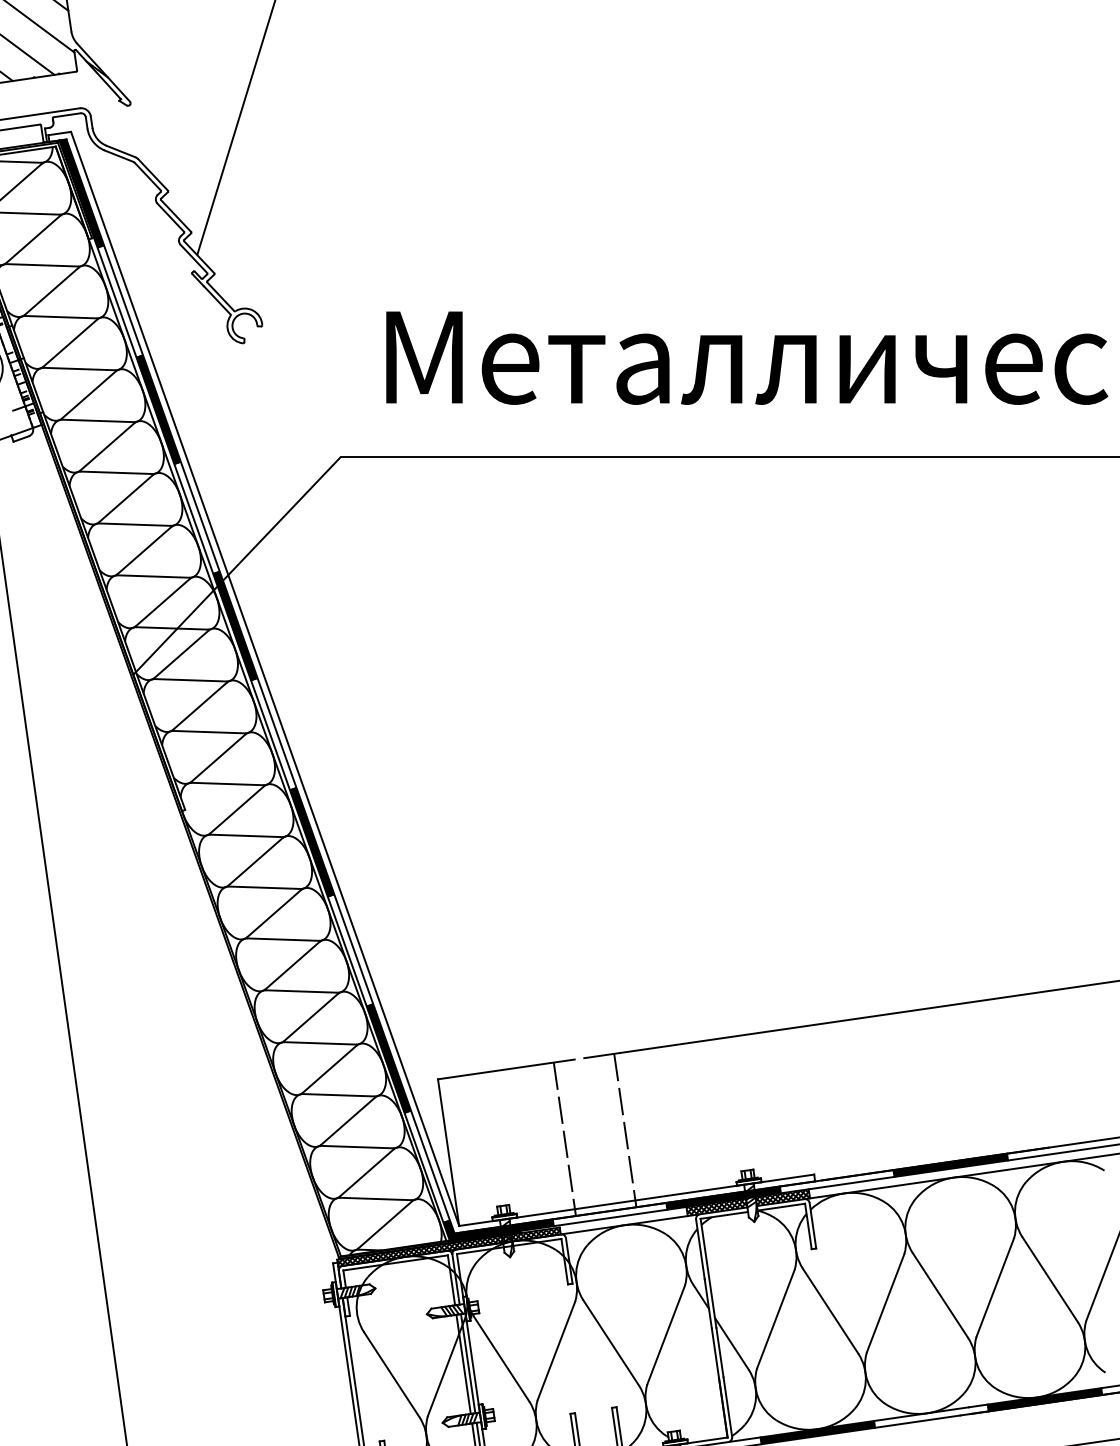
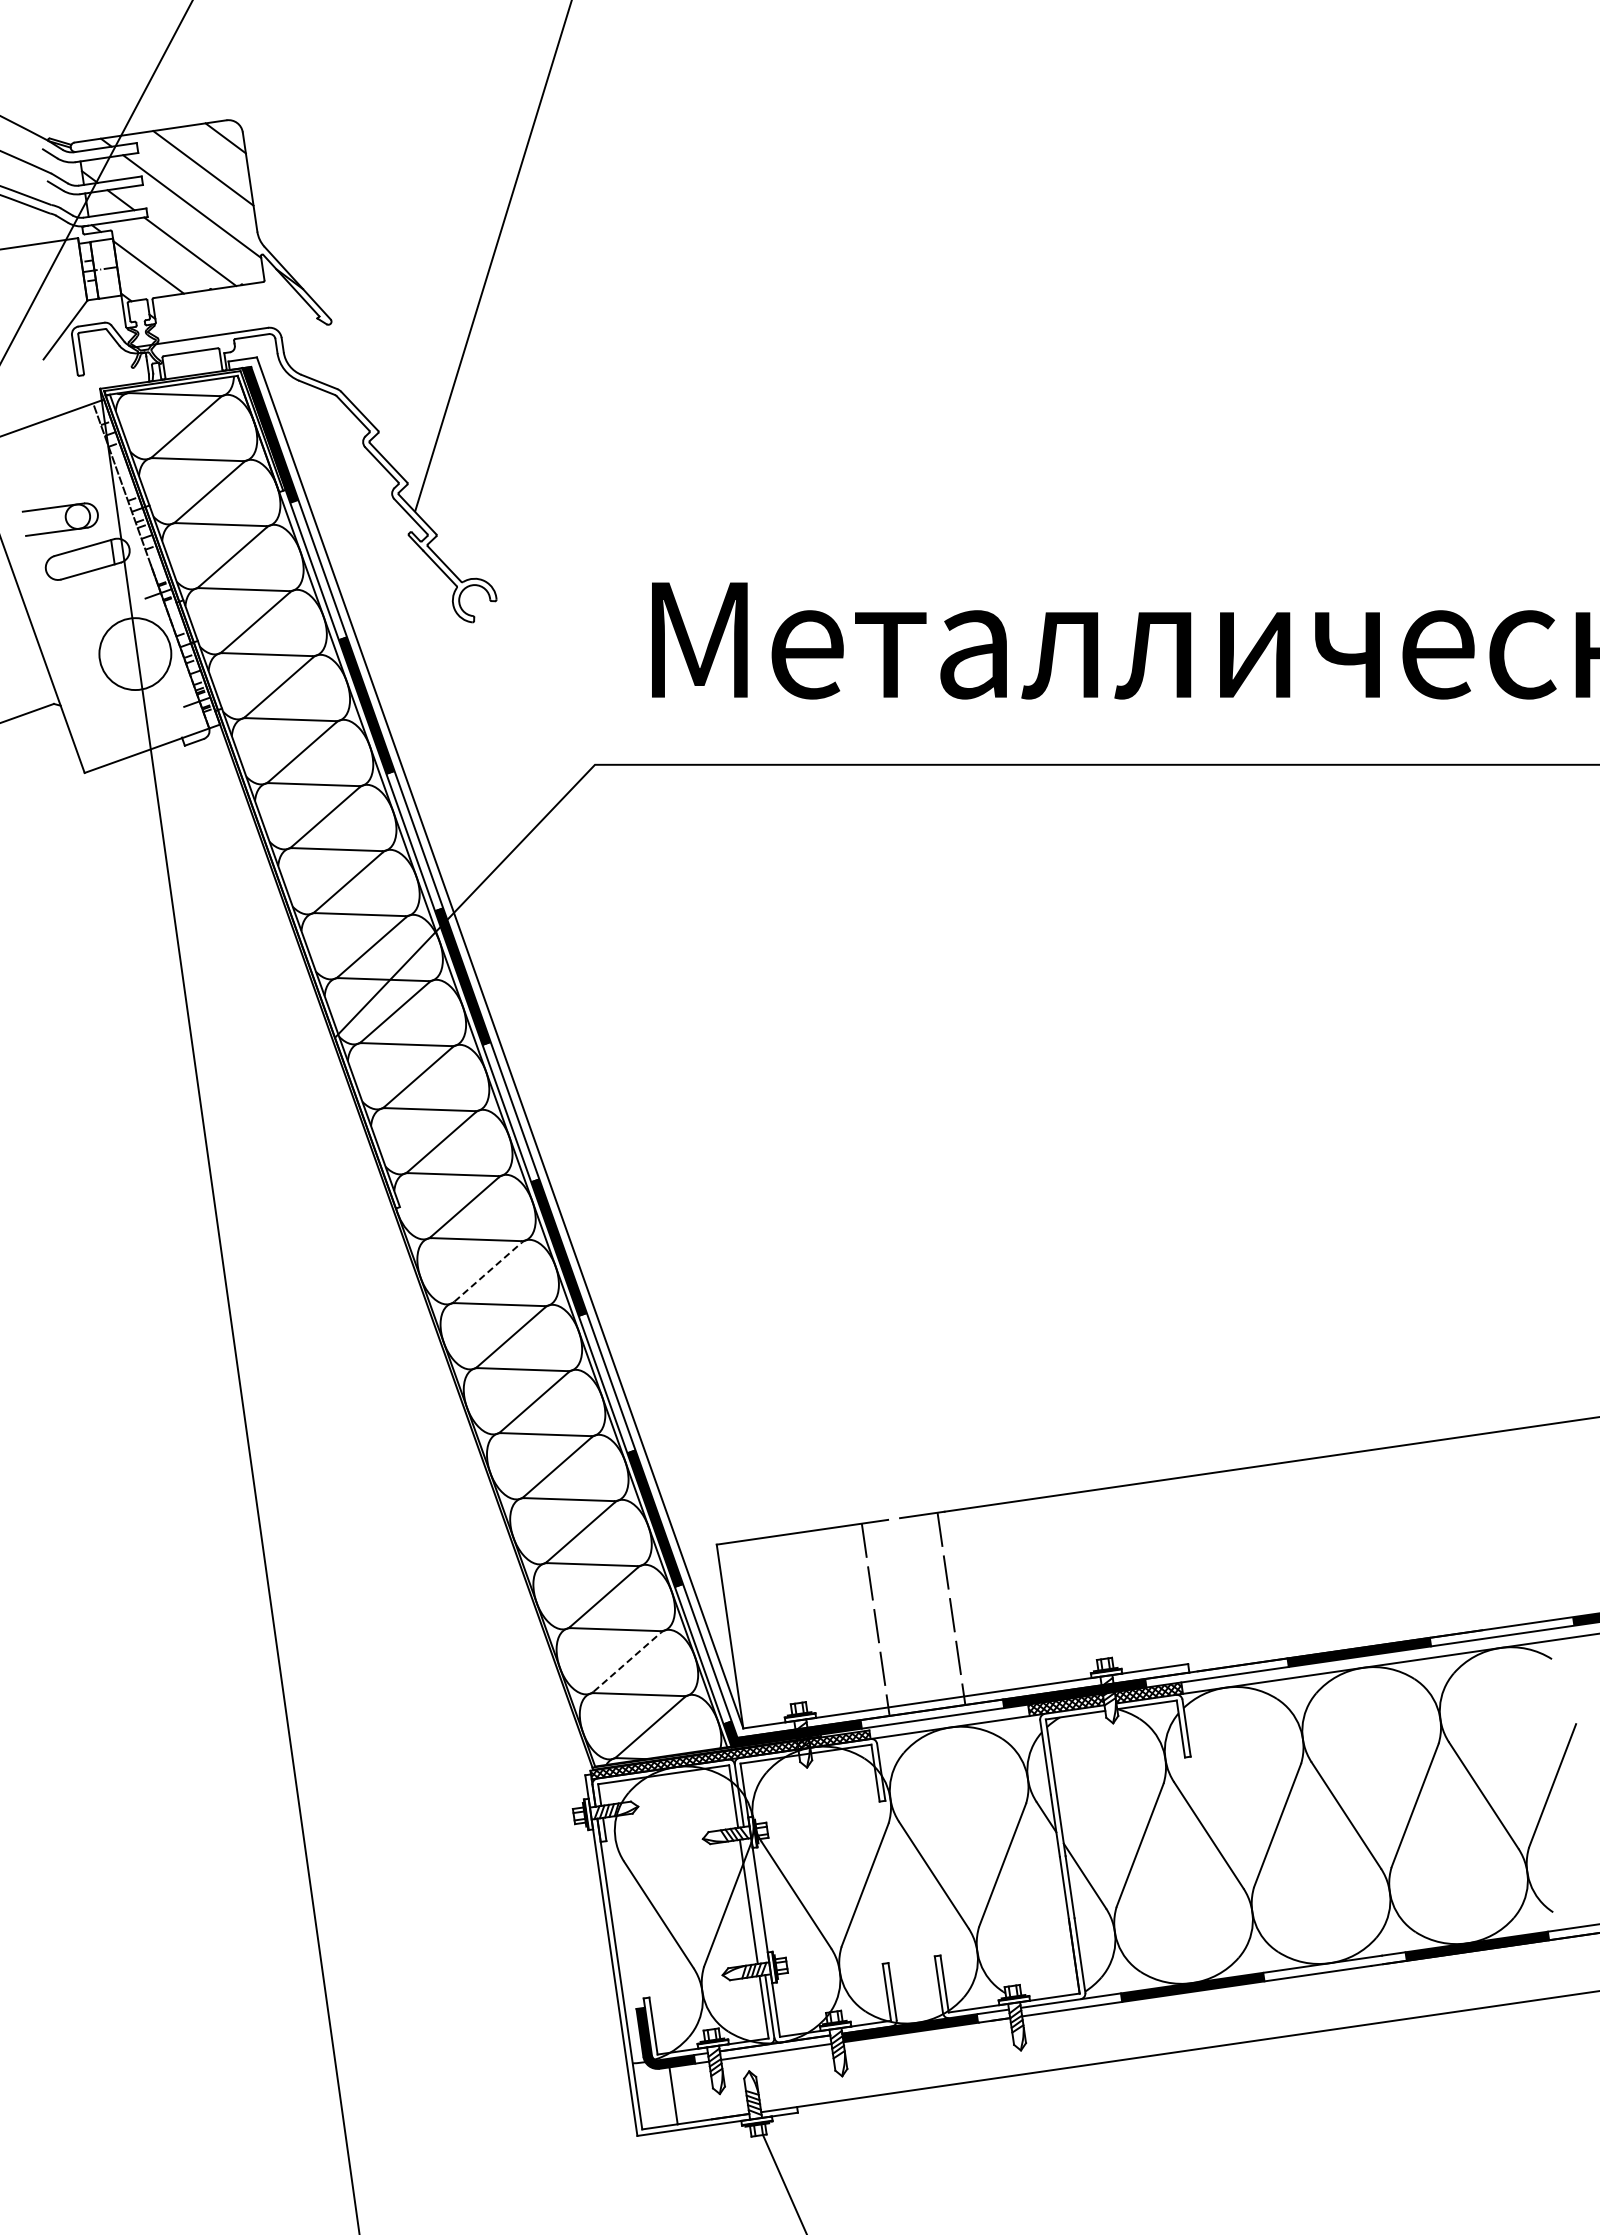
line: (255, 862) -> (488, 1272), solid -> dashed
line: (366, 1173) -> (627, 1662), solid -> dashed
line: (468, 1363) -> (754, 1900), removed

